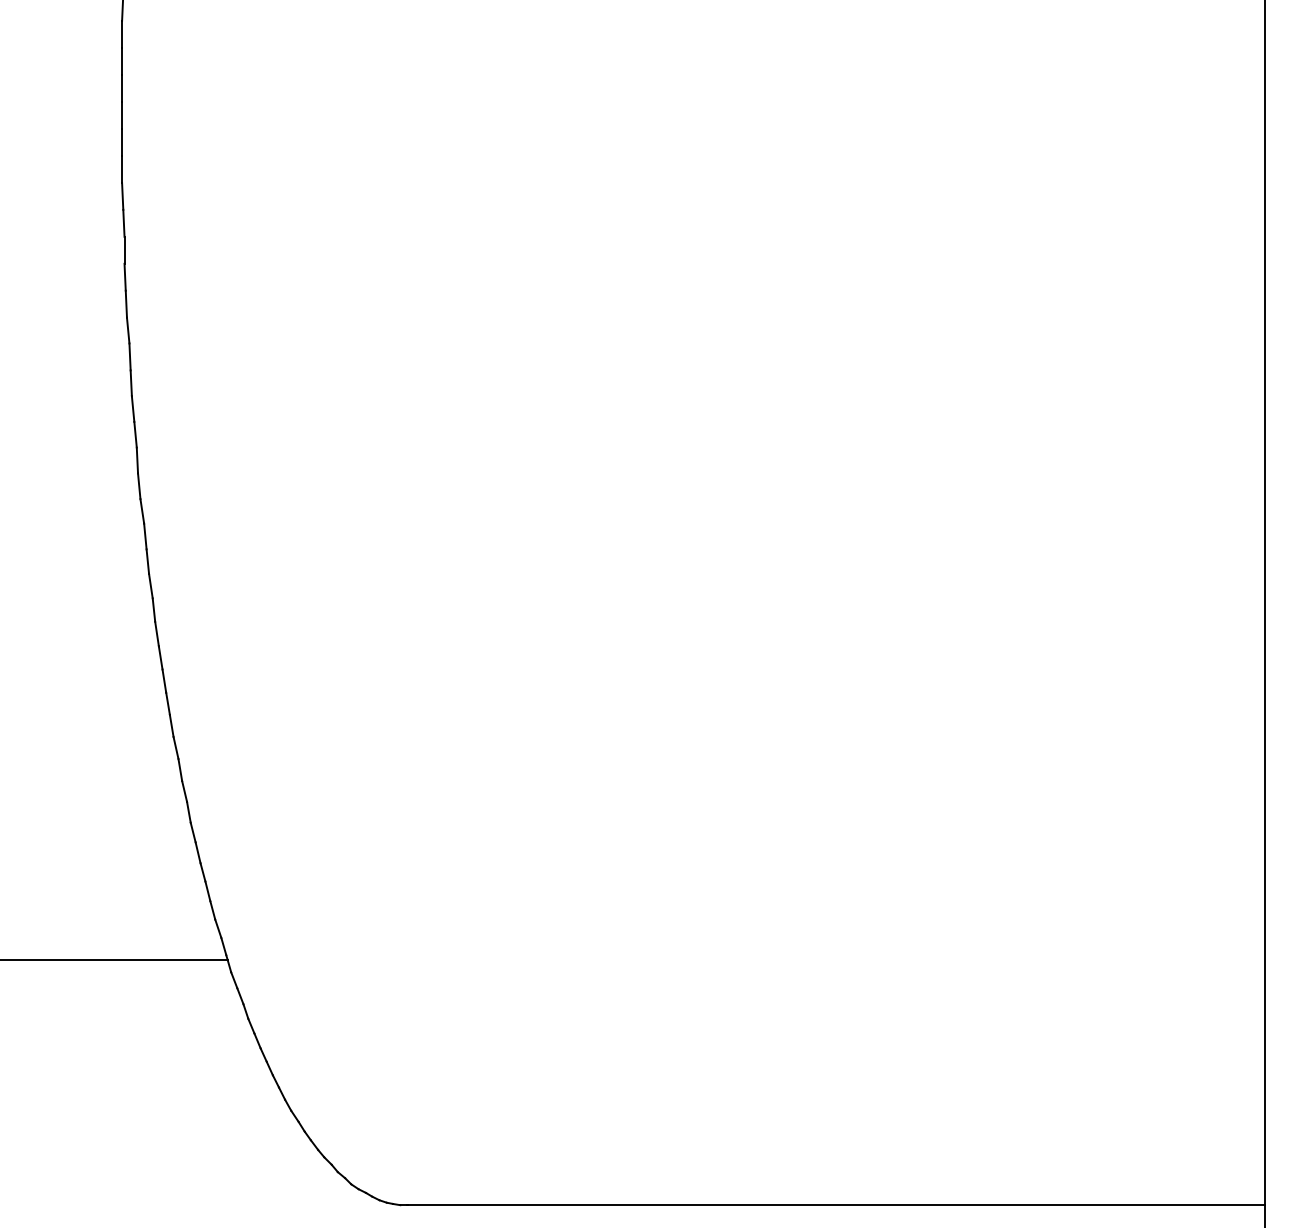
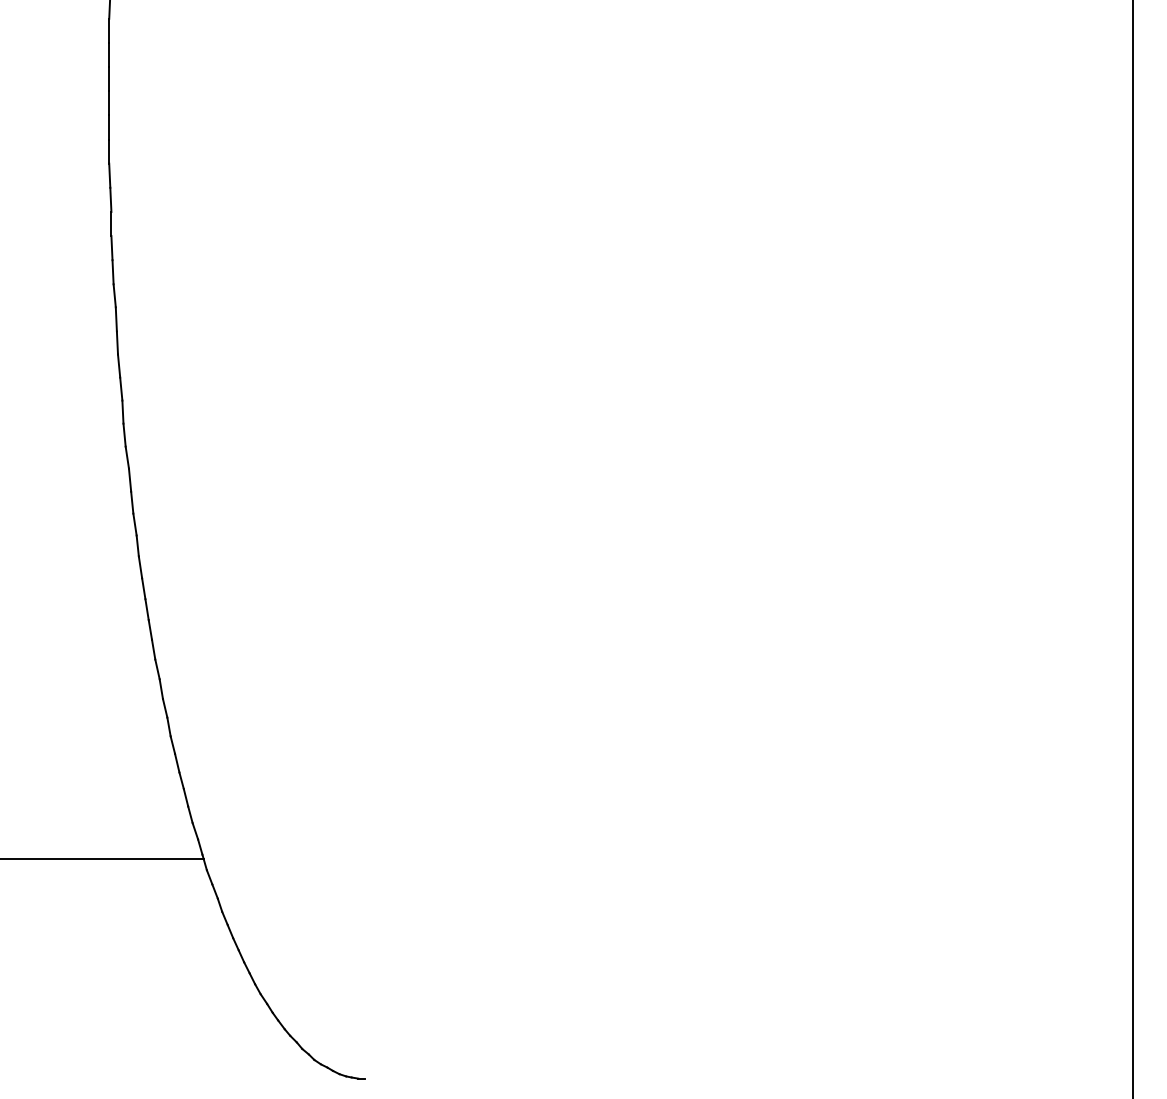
line: (836, 1205) -> (748, 1078), removed

